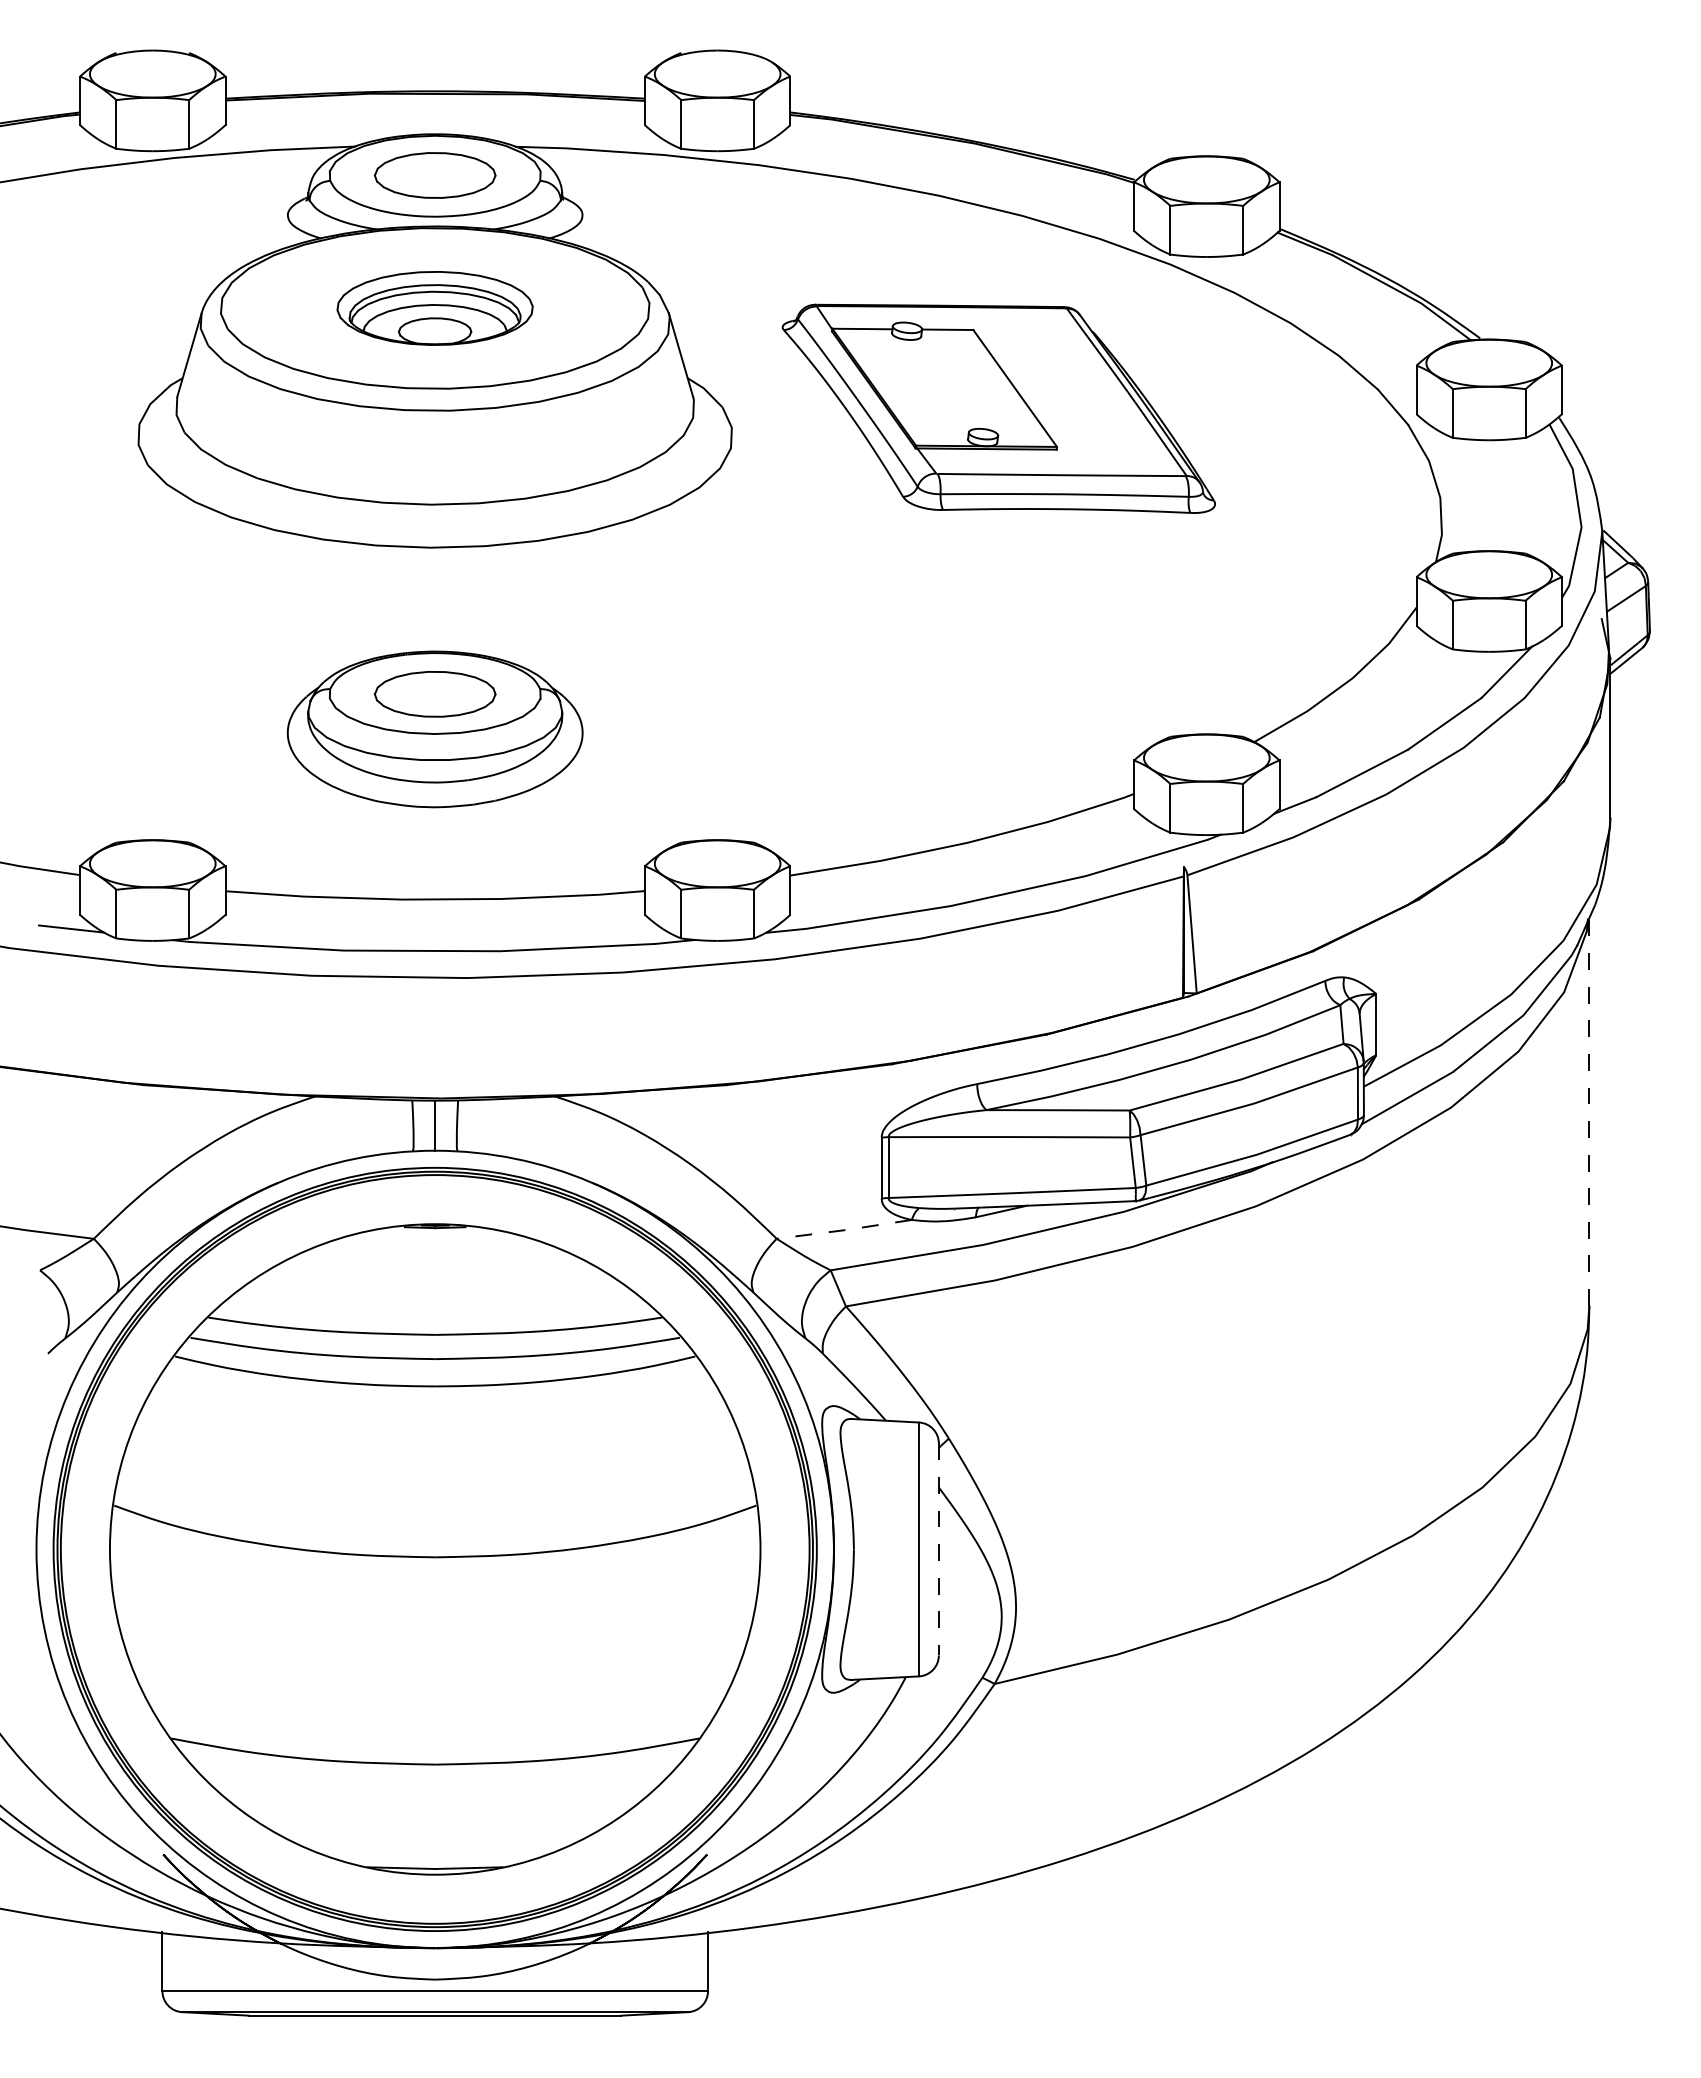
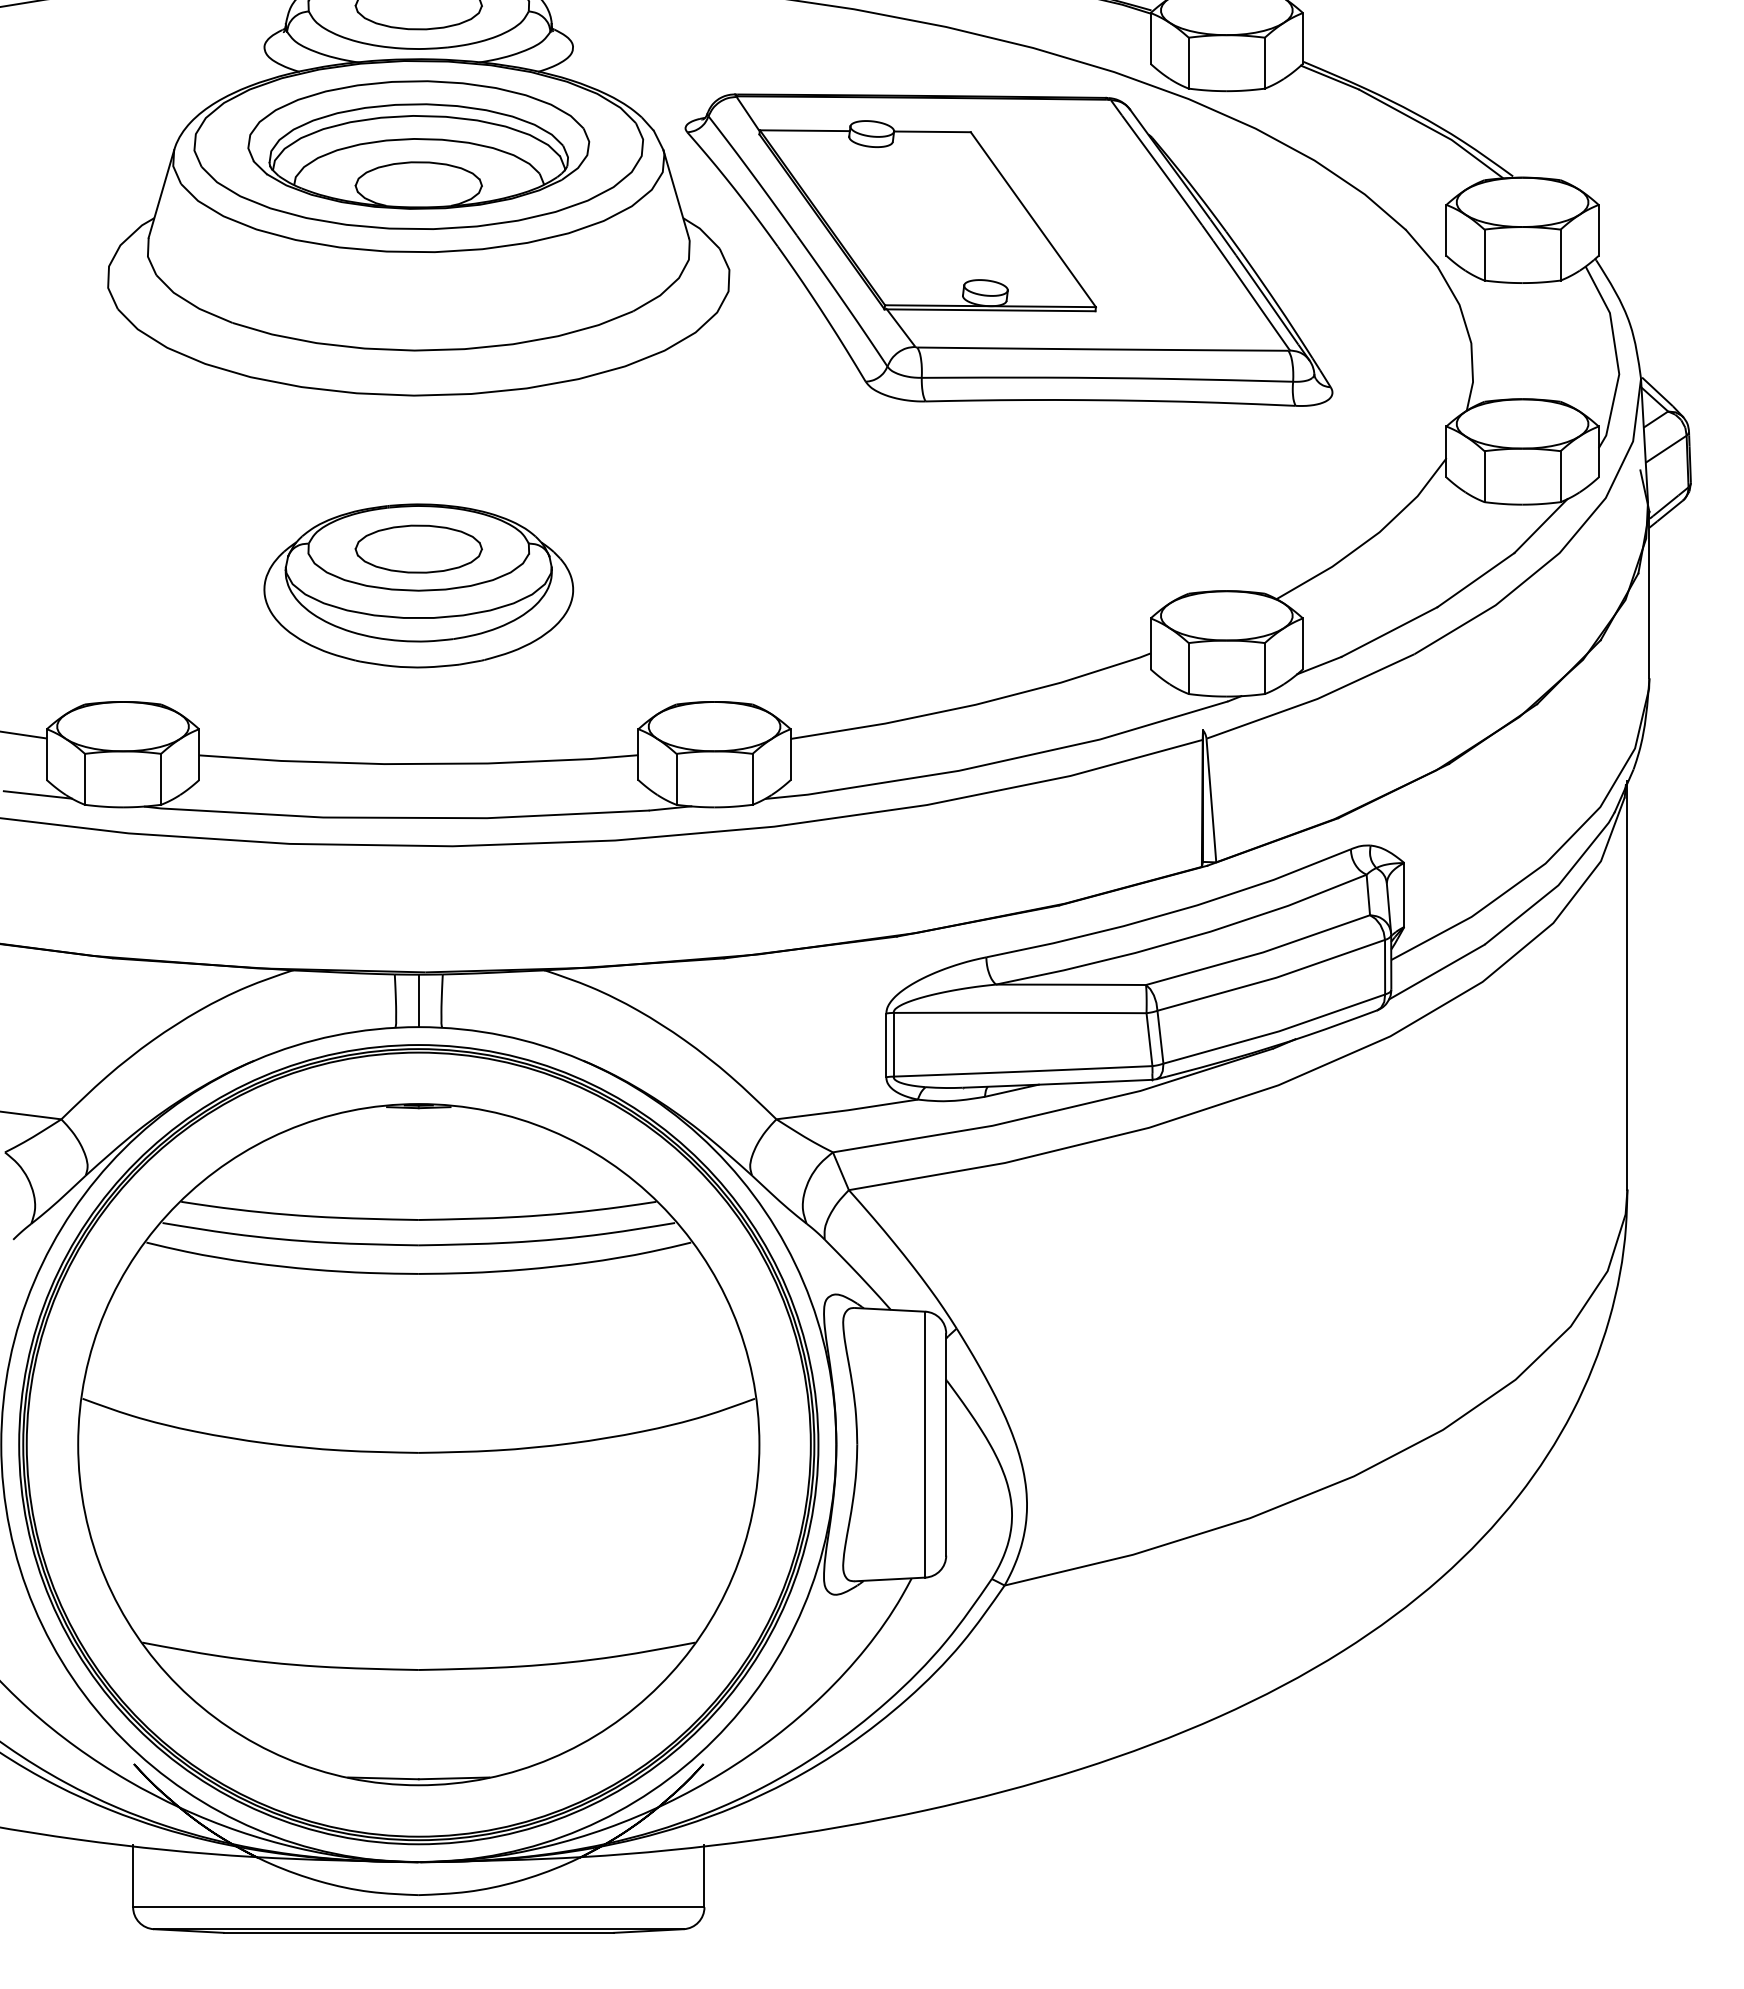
part: (434, 308) -> (418, 145), size x1.67
part: (998, 408) -> (1008, 249), size x1.43
line: (1589, 1110) -> (1627, 984), dashed -> solid
line: (845, 1230) -> (848, 1110), dashed -> solid
line: (938, 1549) -> (945, 1444), dashed -> solid

